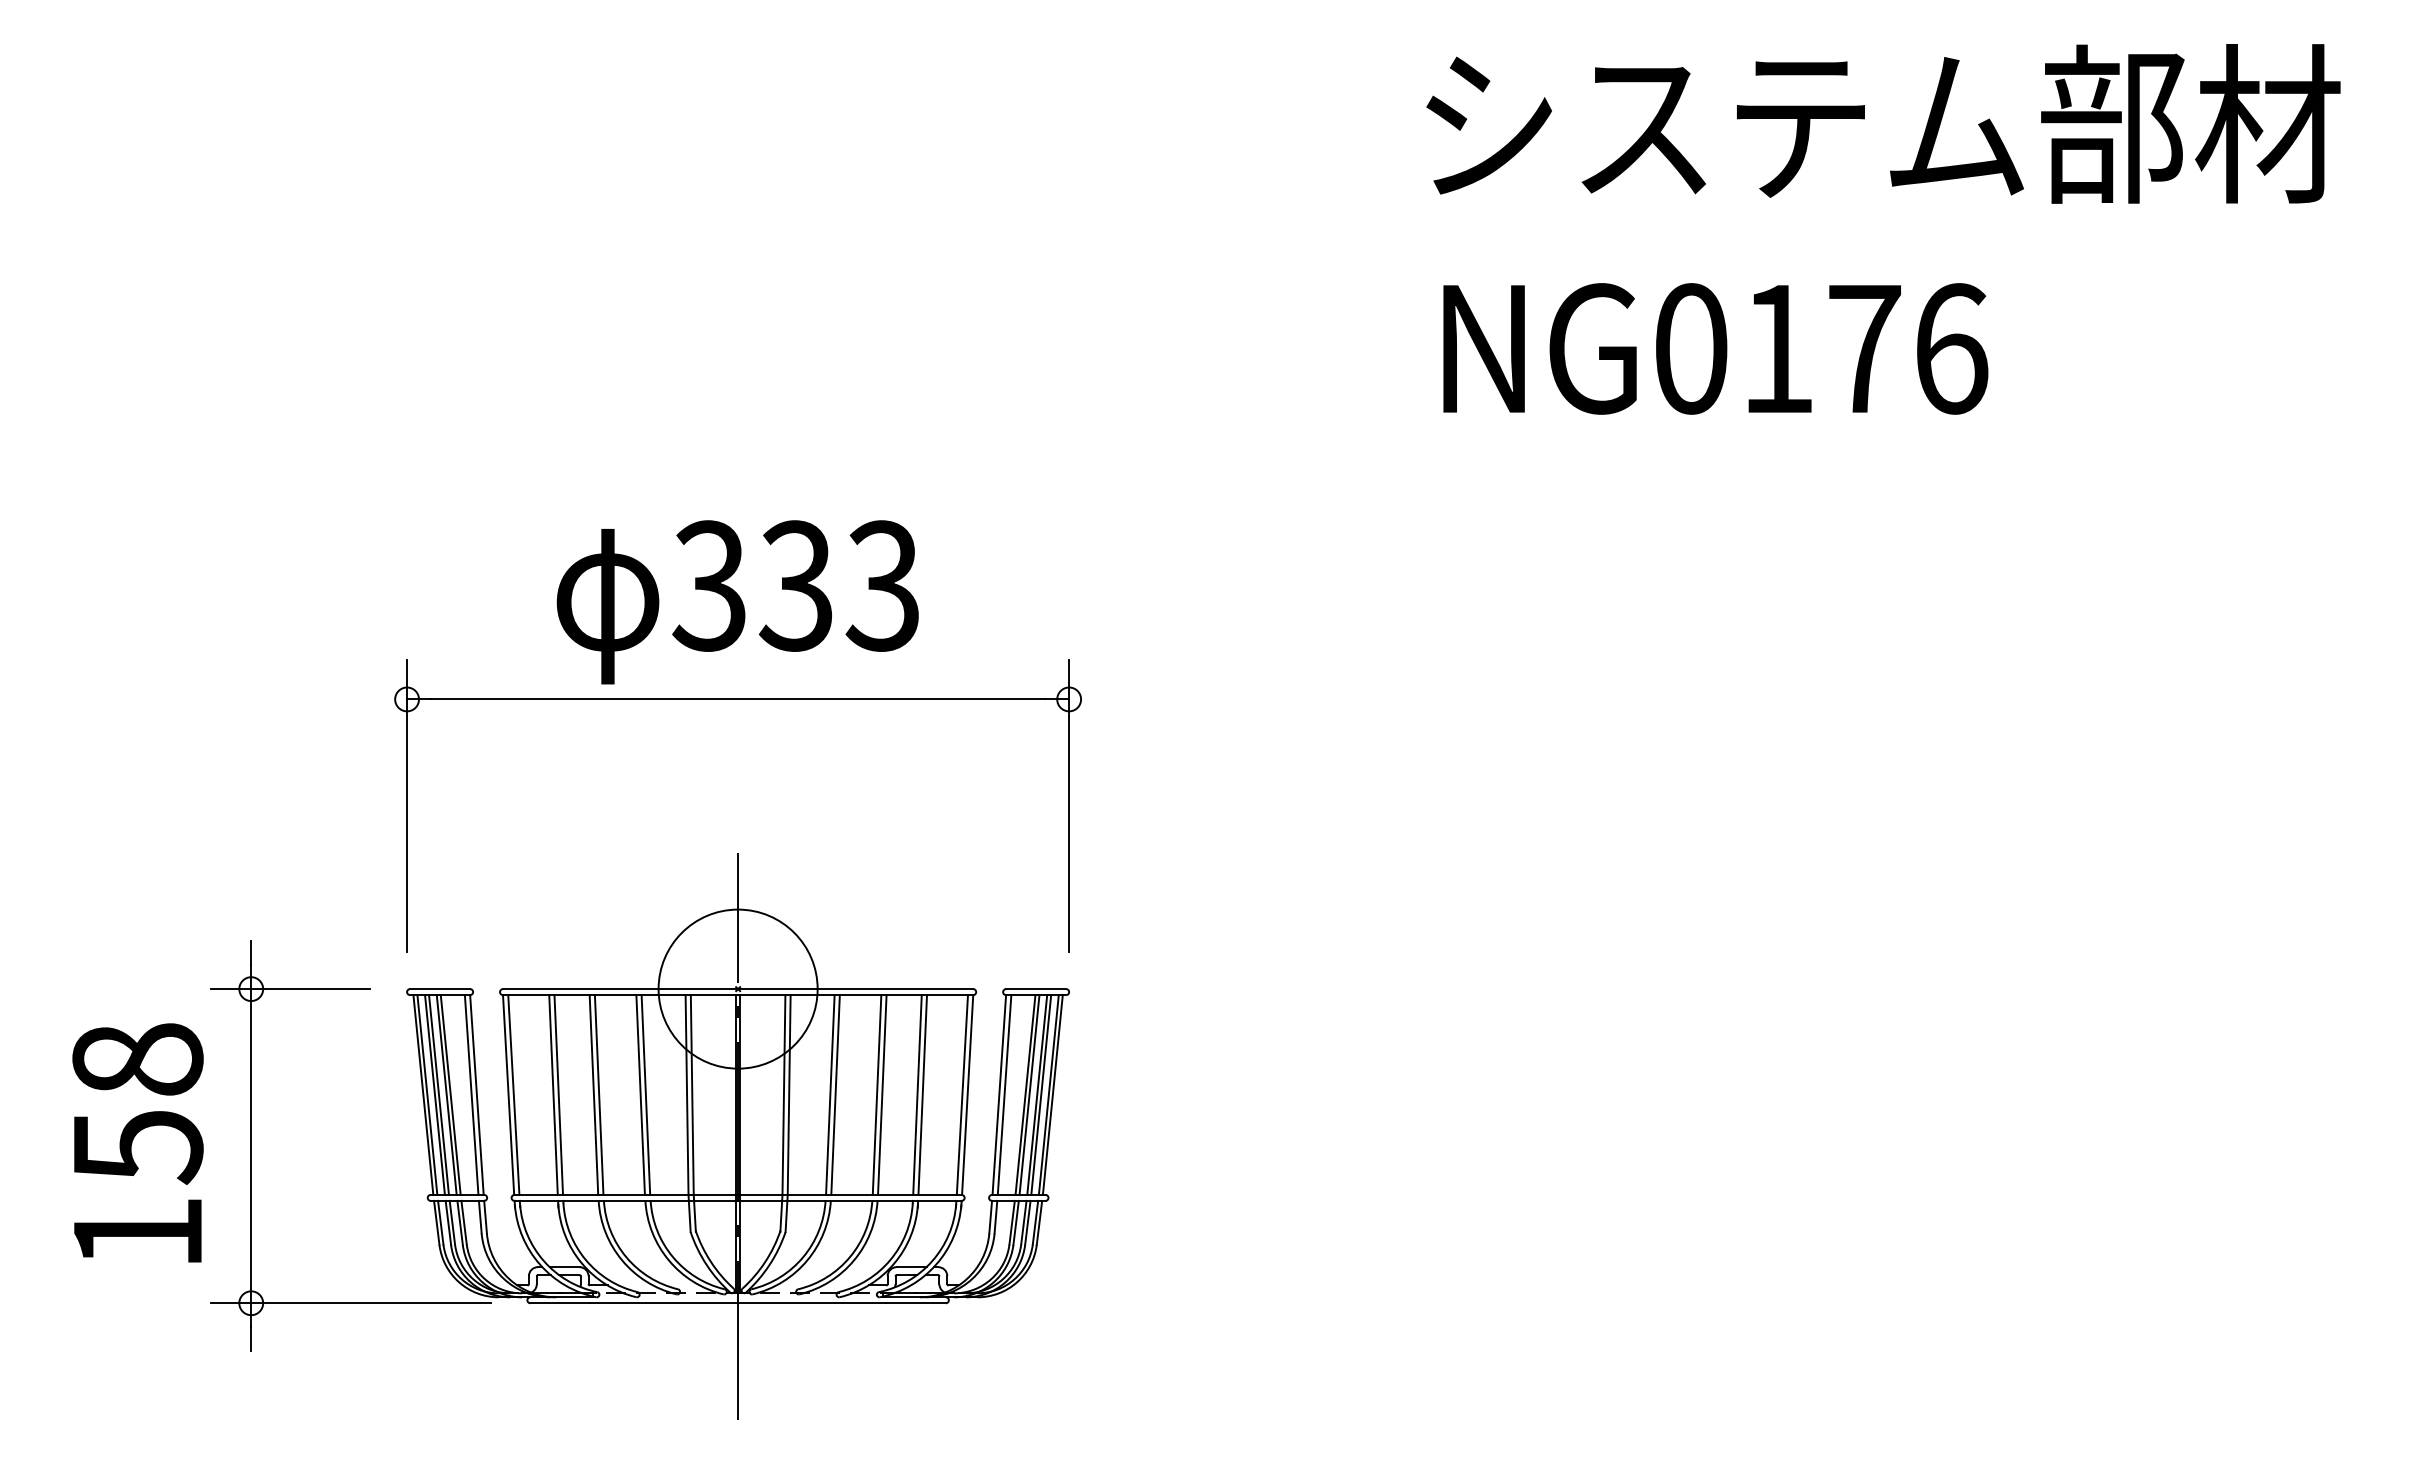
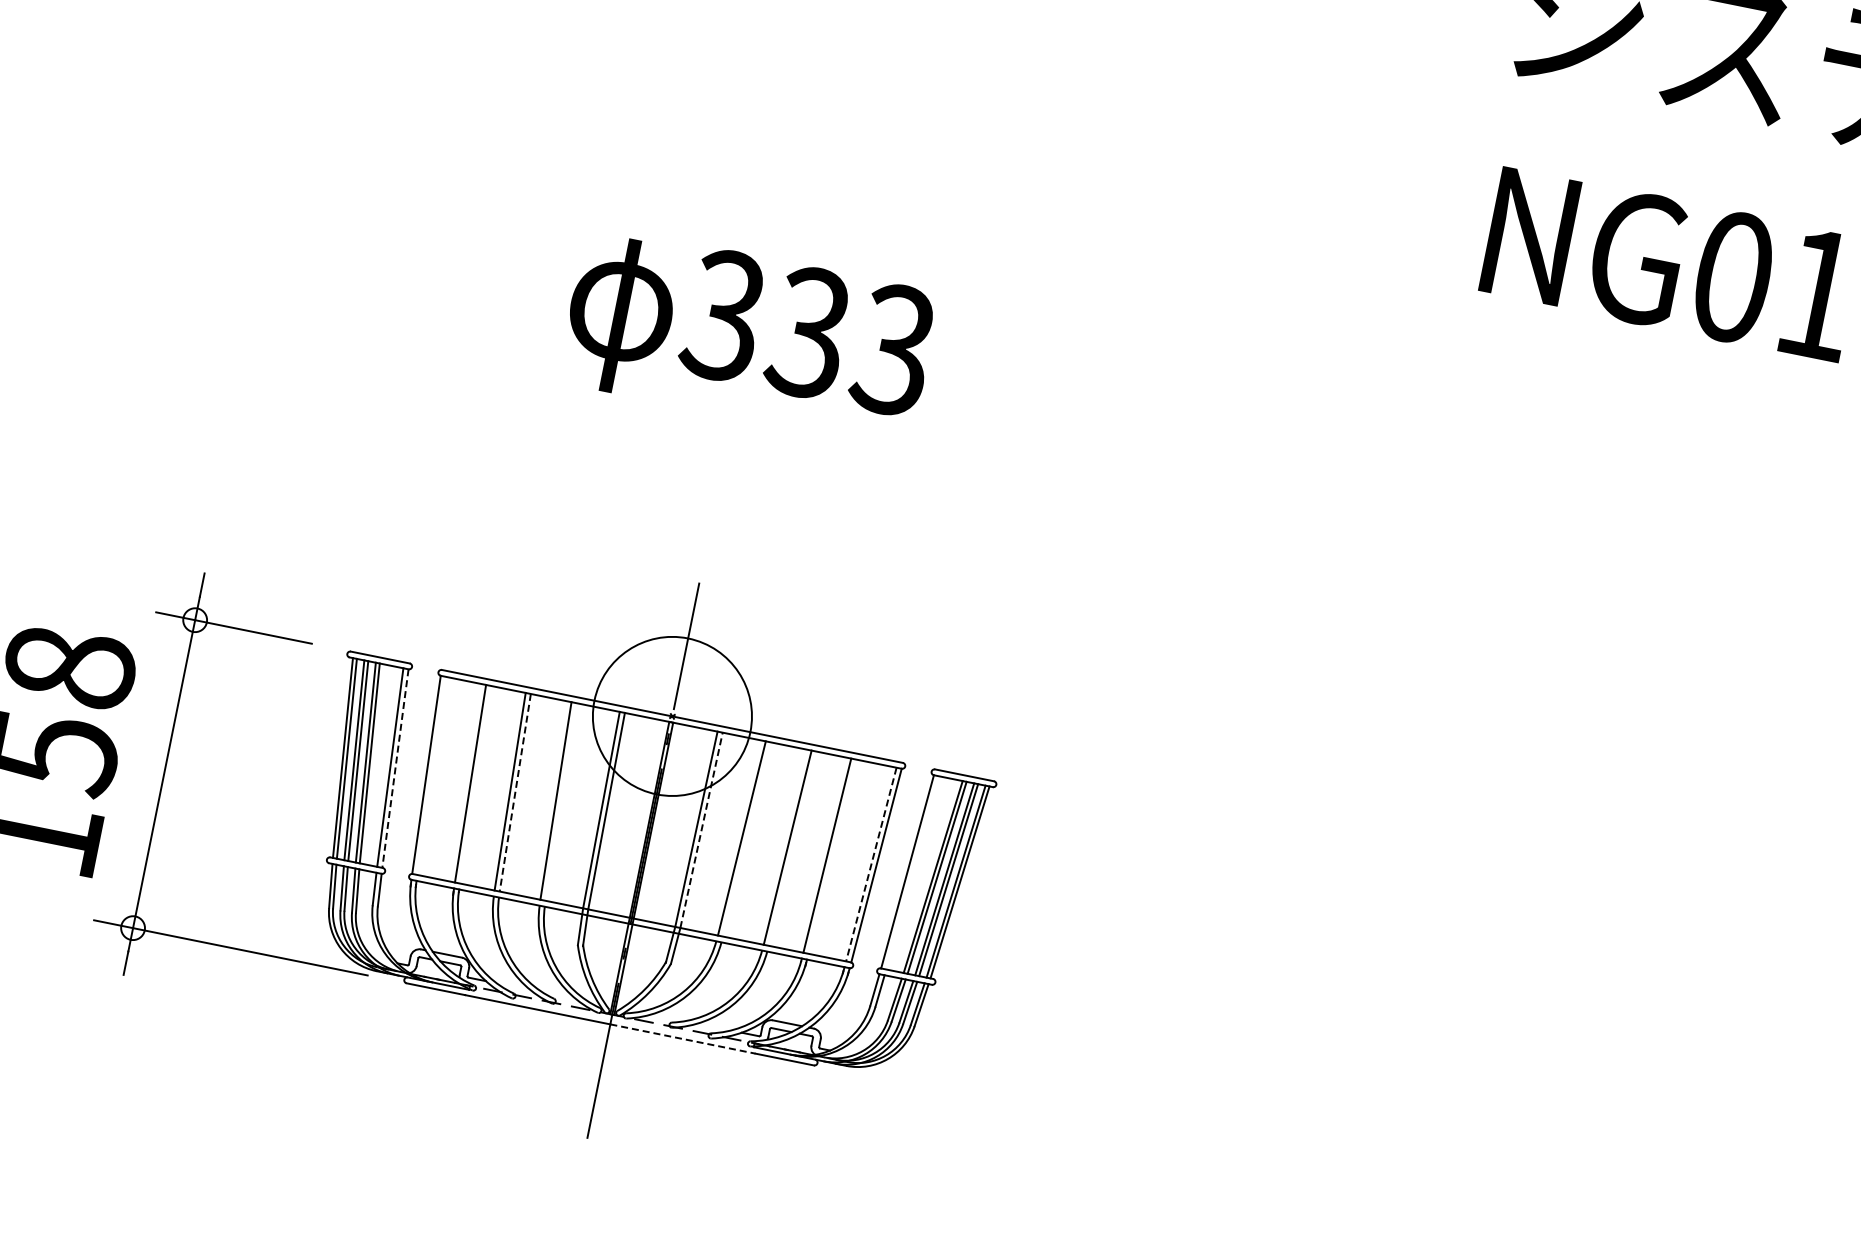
part: (737, 699) -> (729, 432), removed
line: (513, 1094) -> (431, 775), removed
line: (558, 1094) -> (475, 784), removed
line: (645, 1094) -> (560, 801), removed
line: (835, 1094) -> (747, 838), removed
line: (882, 1094) -> (793, 848), removed
line: (922, 1094) -> (832, 856), removed
line: (1004, 1094) -> (912, 872), removed
line: (476, 1095) -> (394, 769), solid -> dashed
line: (599, 1095) -> (515, 793), solid -> dashed
line: (789, 1095) -> (701, 830), solid -> dashed
line: (962, 1095) -> (871, 865), solid -> dashed
line: (812, 1303) -> (683, 1039), solid -> dashed

